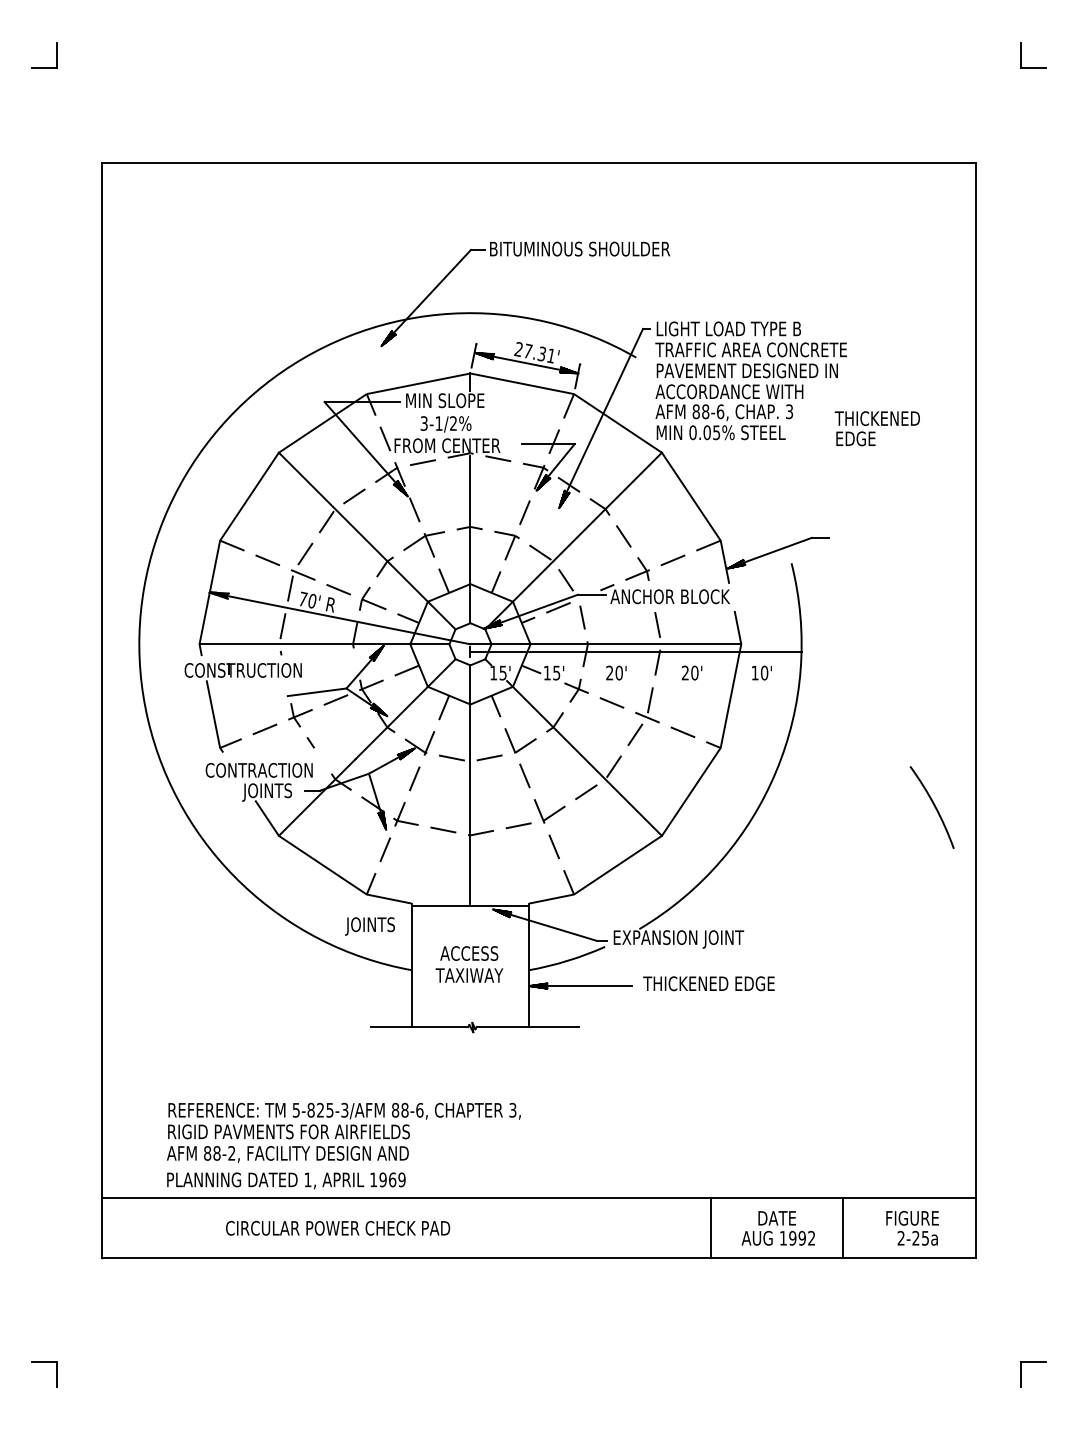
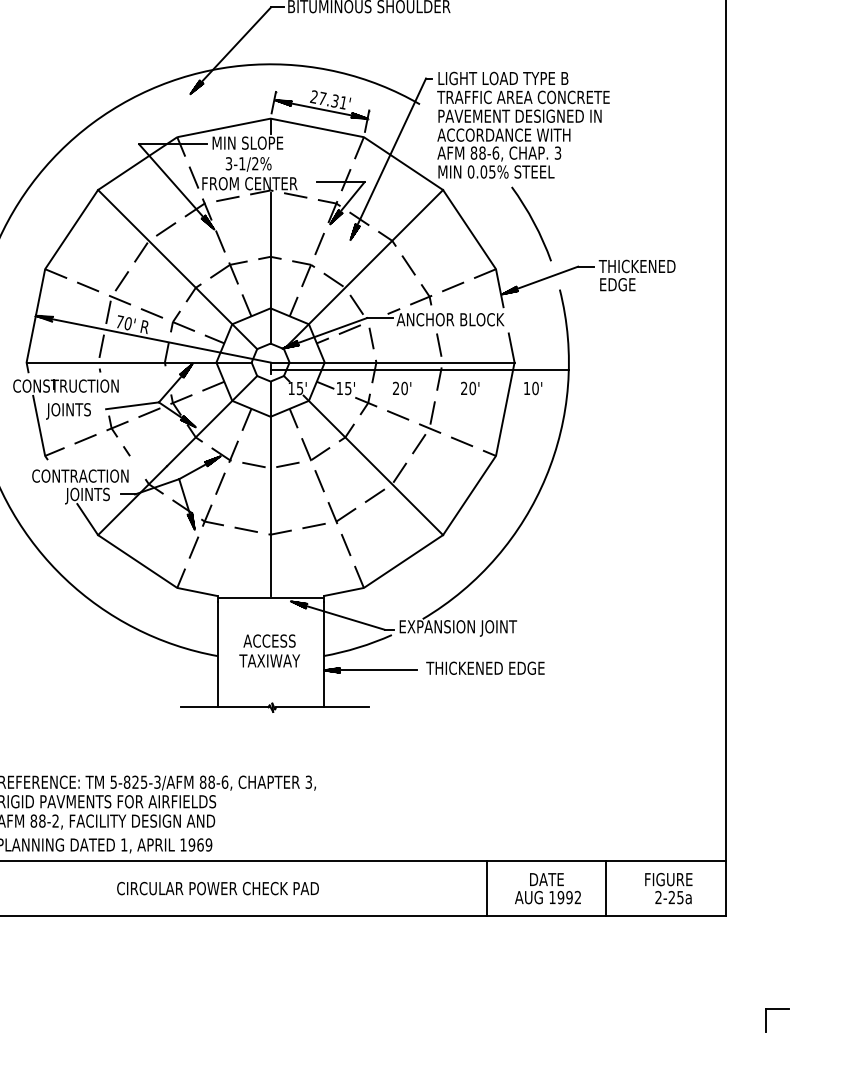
text: (876, 428) -> (636, 275), moved
arc: (933, 805) -> (532, 222), moved
text: (369, 926) -> (68, 411), moved
text: (338, 1227) -> (218, 887), moved

